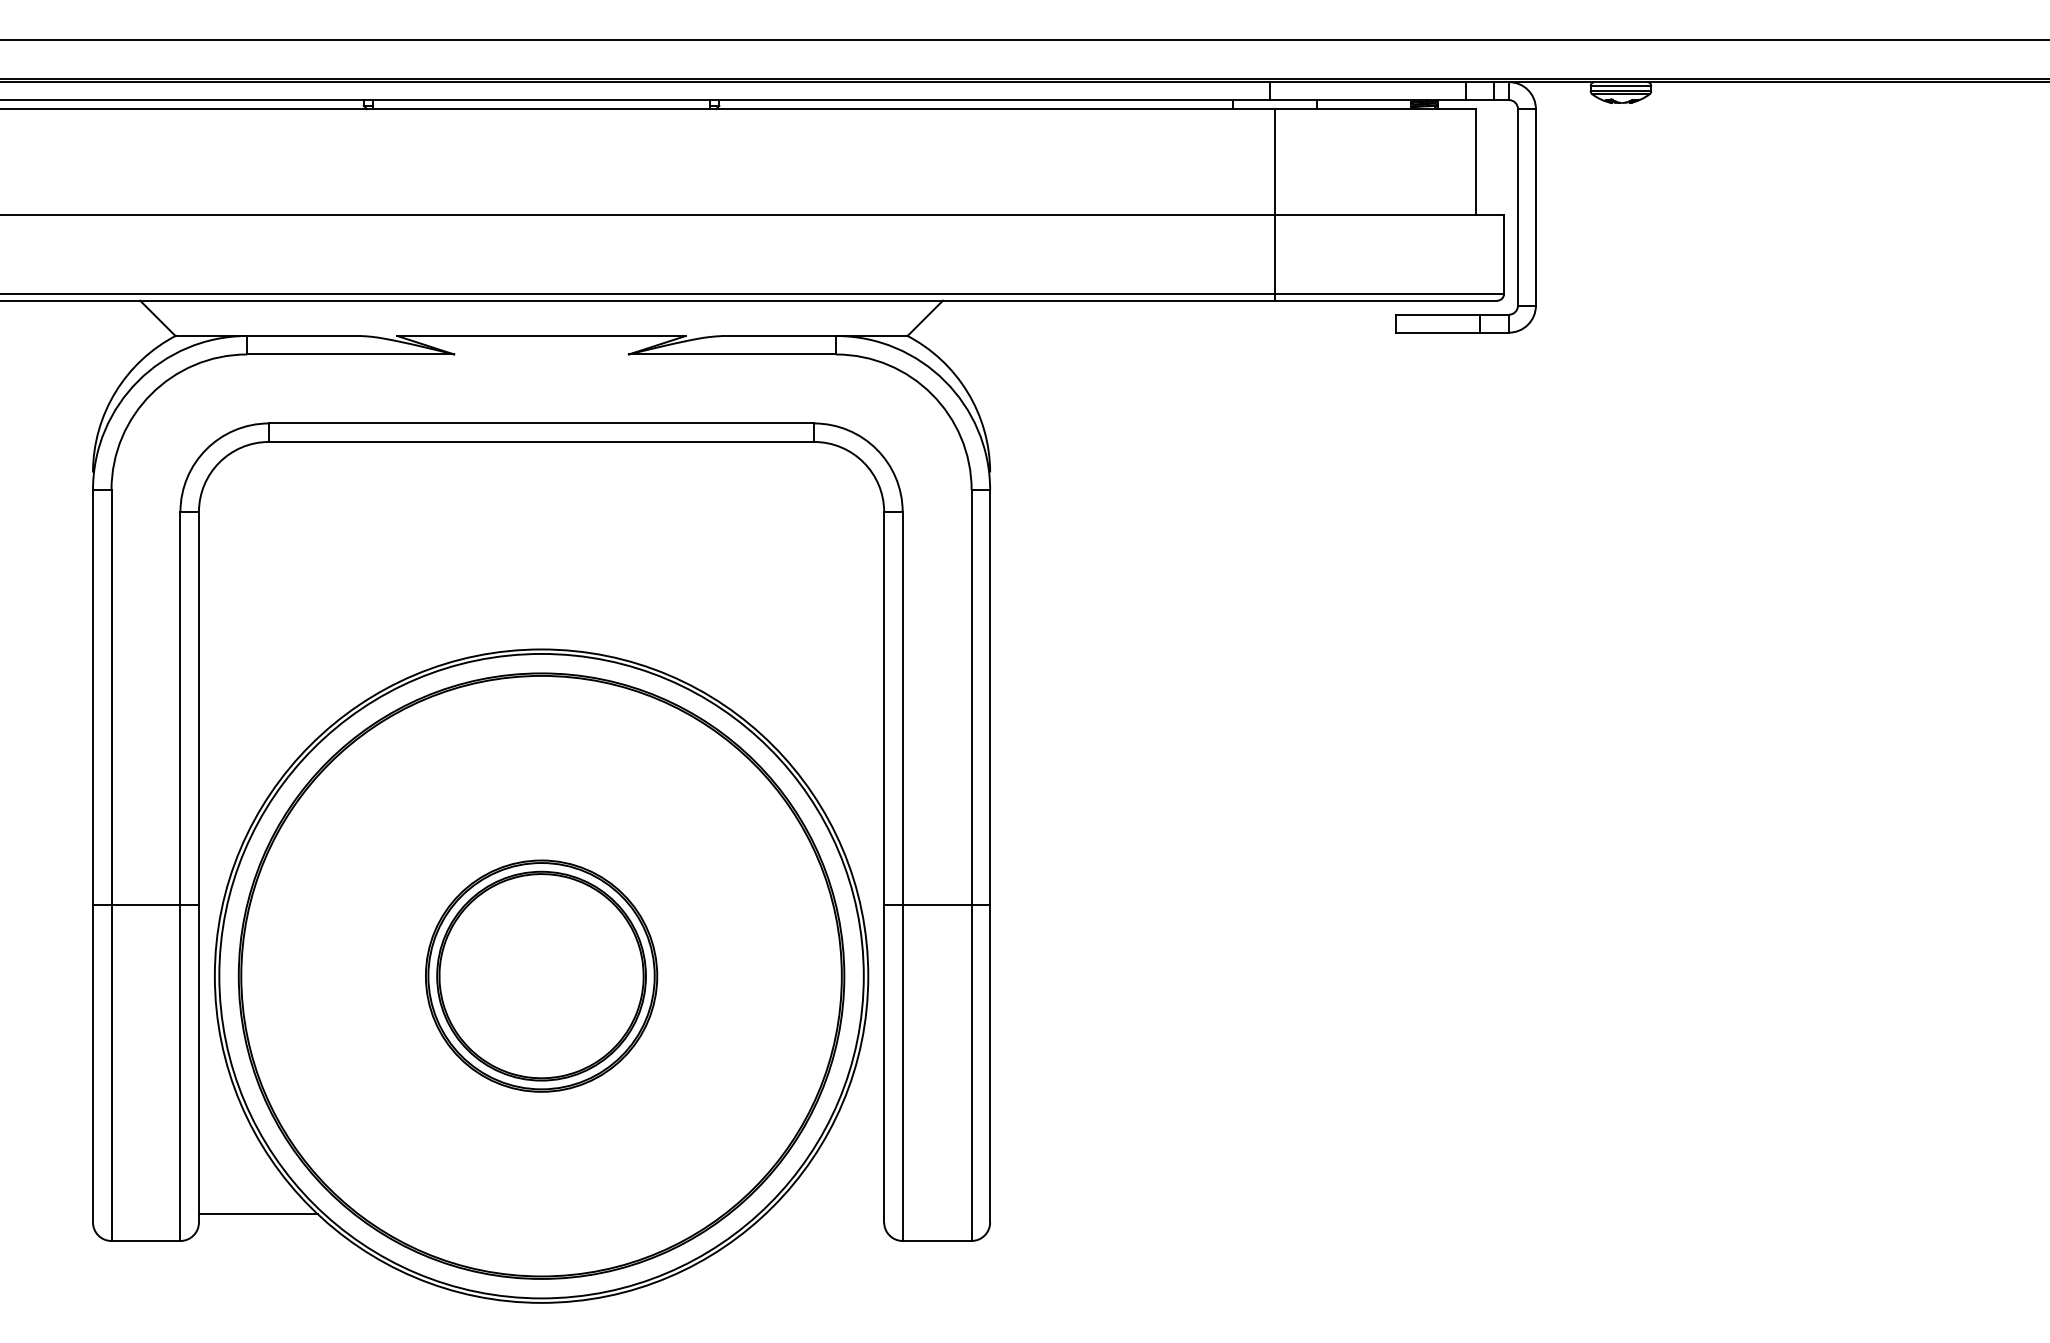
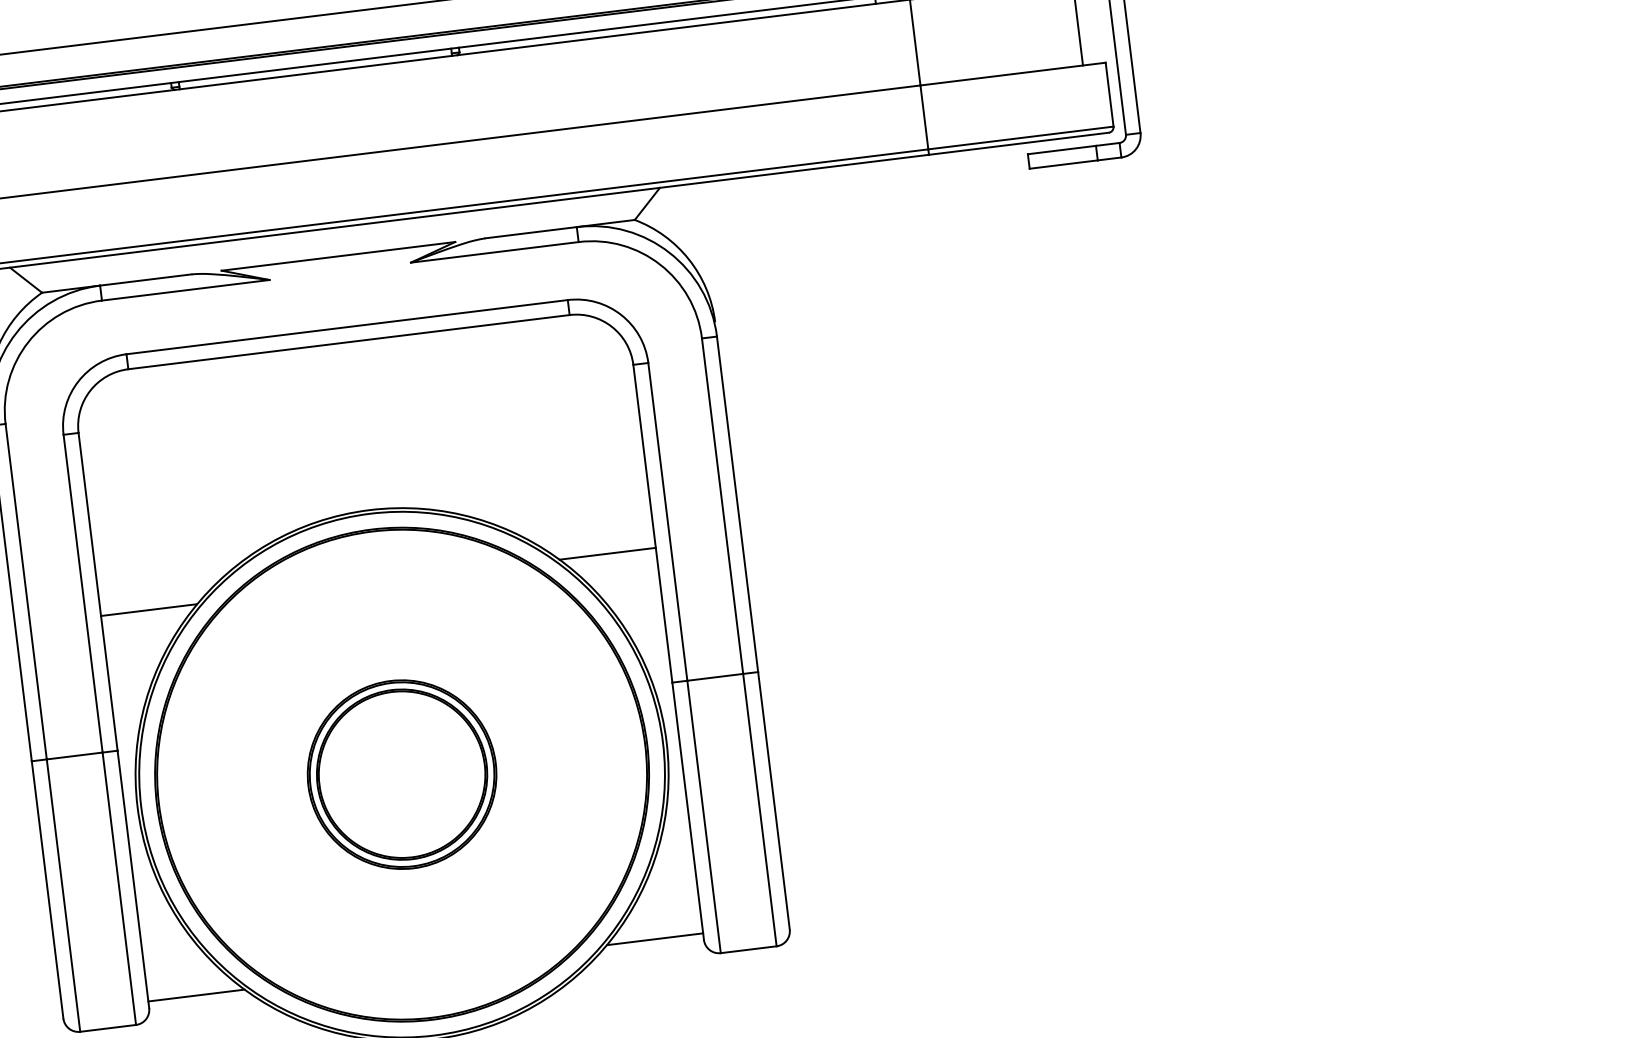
line: (257, 738) -> (148, 610), added
line: (824, 738) -> (607, 554), added
line: (824, 1214) -> (654, 939), added

